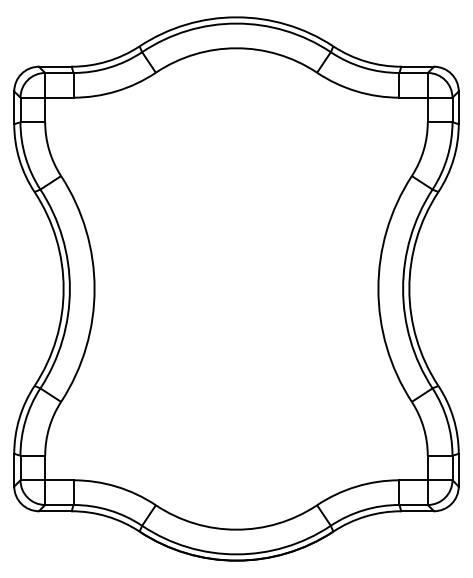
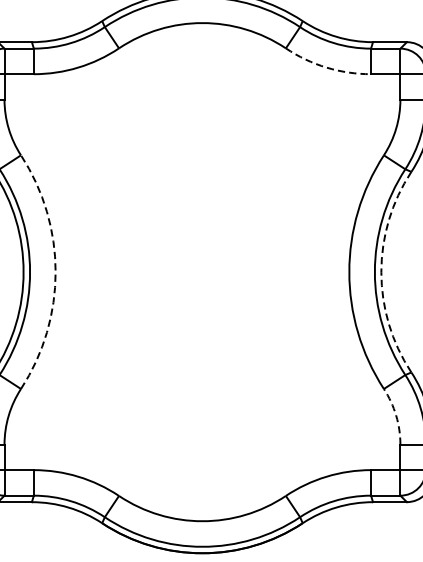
arc: (356, 91) -> (326, 67), solid -> dashed
arc: (94, 289) -> (55, 272), solid -> dashed
arc: (409, 289) -> (381, 272), solid -> dashed
arc: (423, 427) -> (395, 415), solid -> dashed

